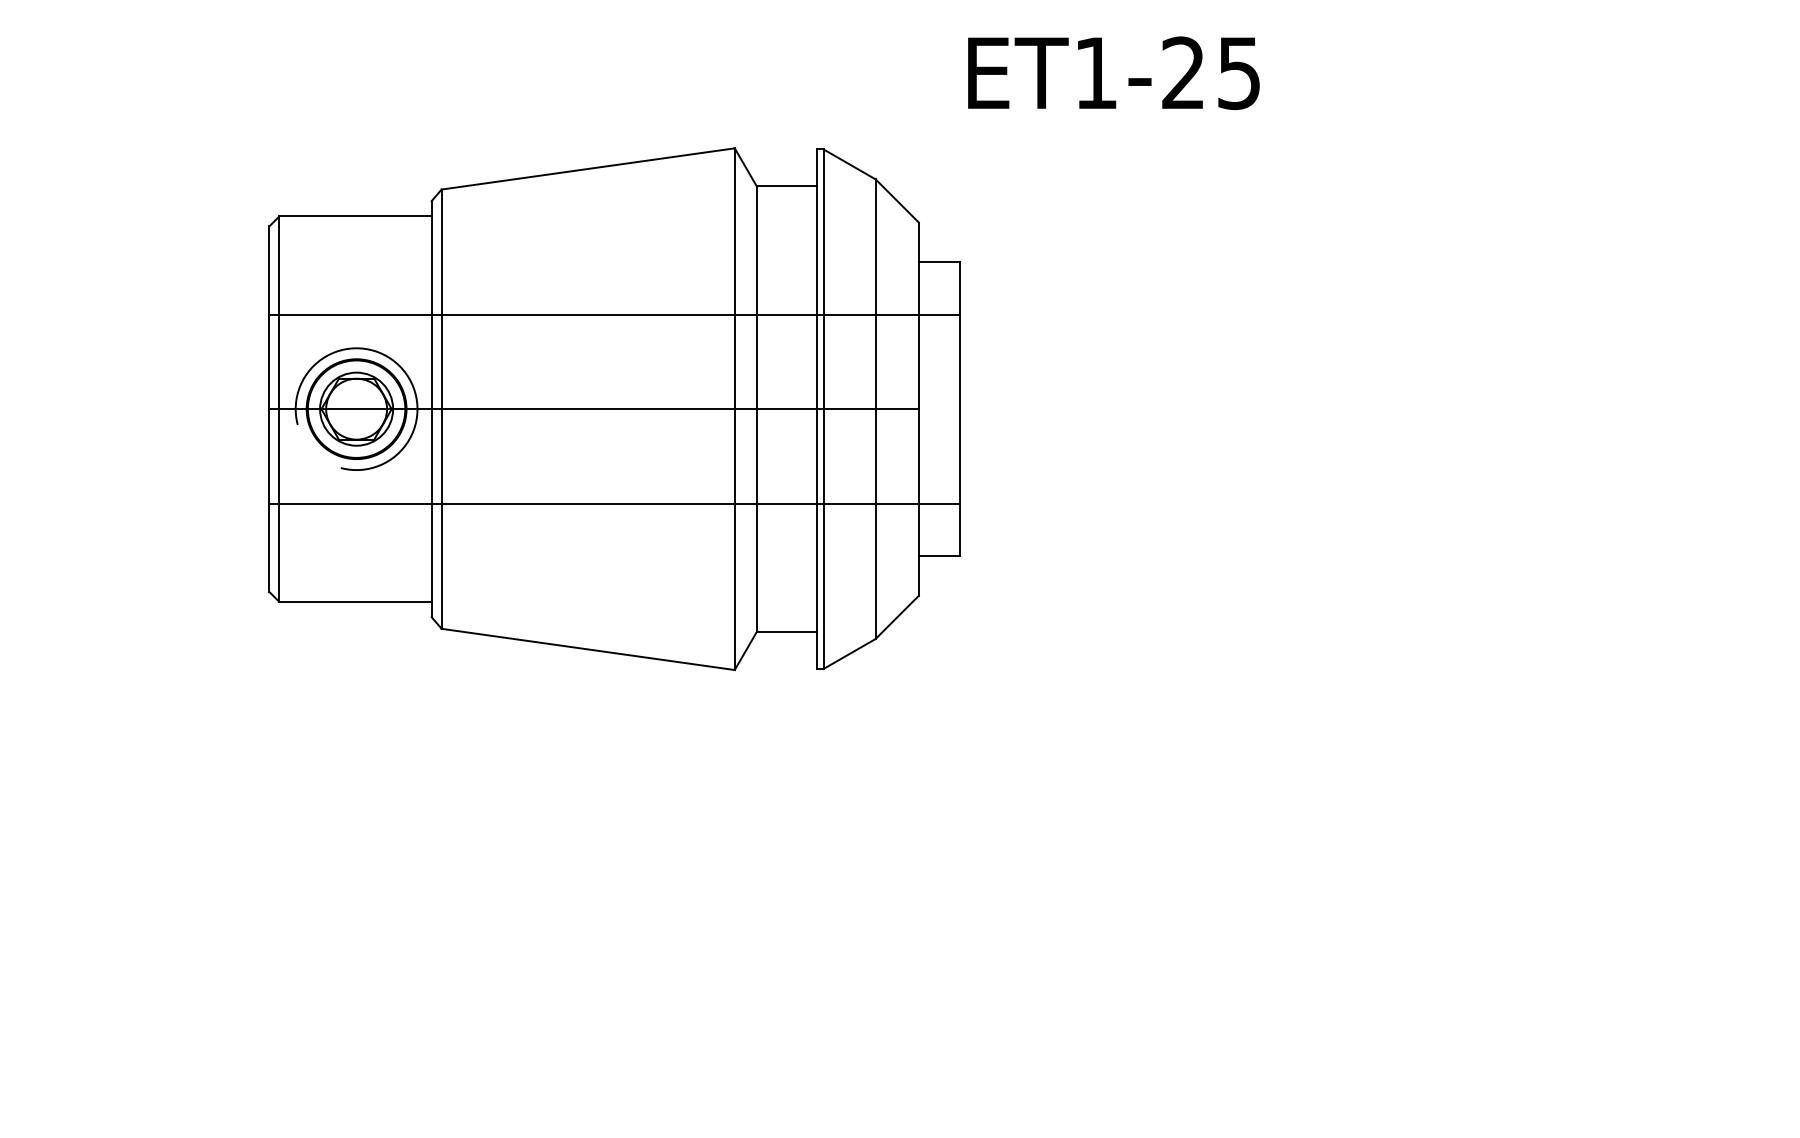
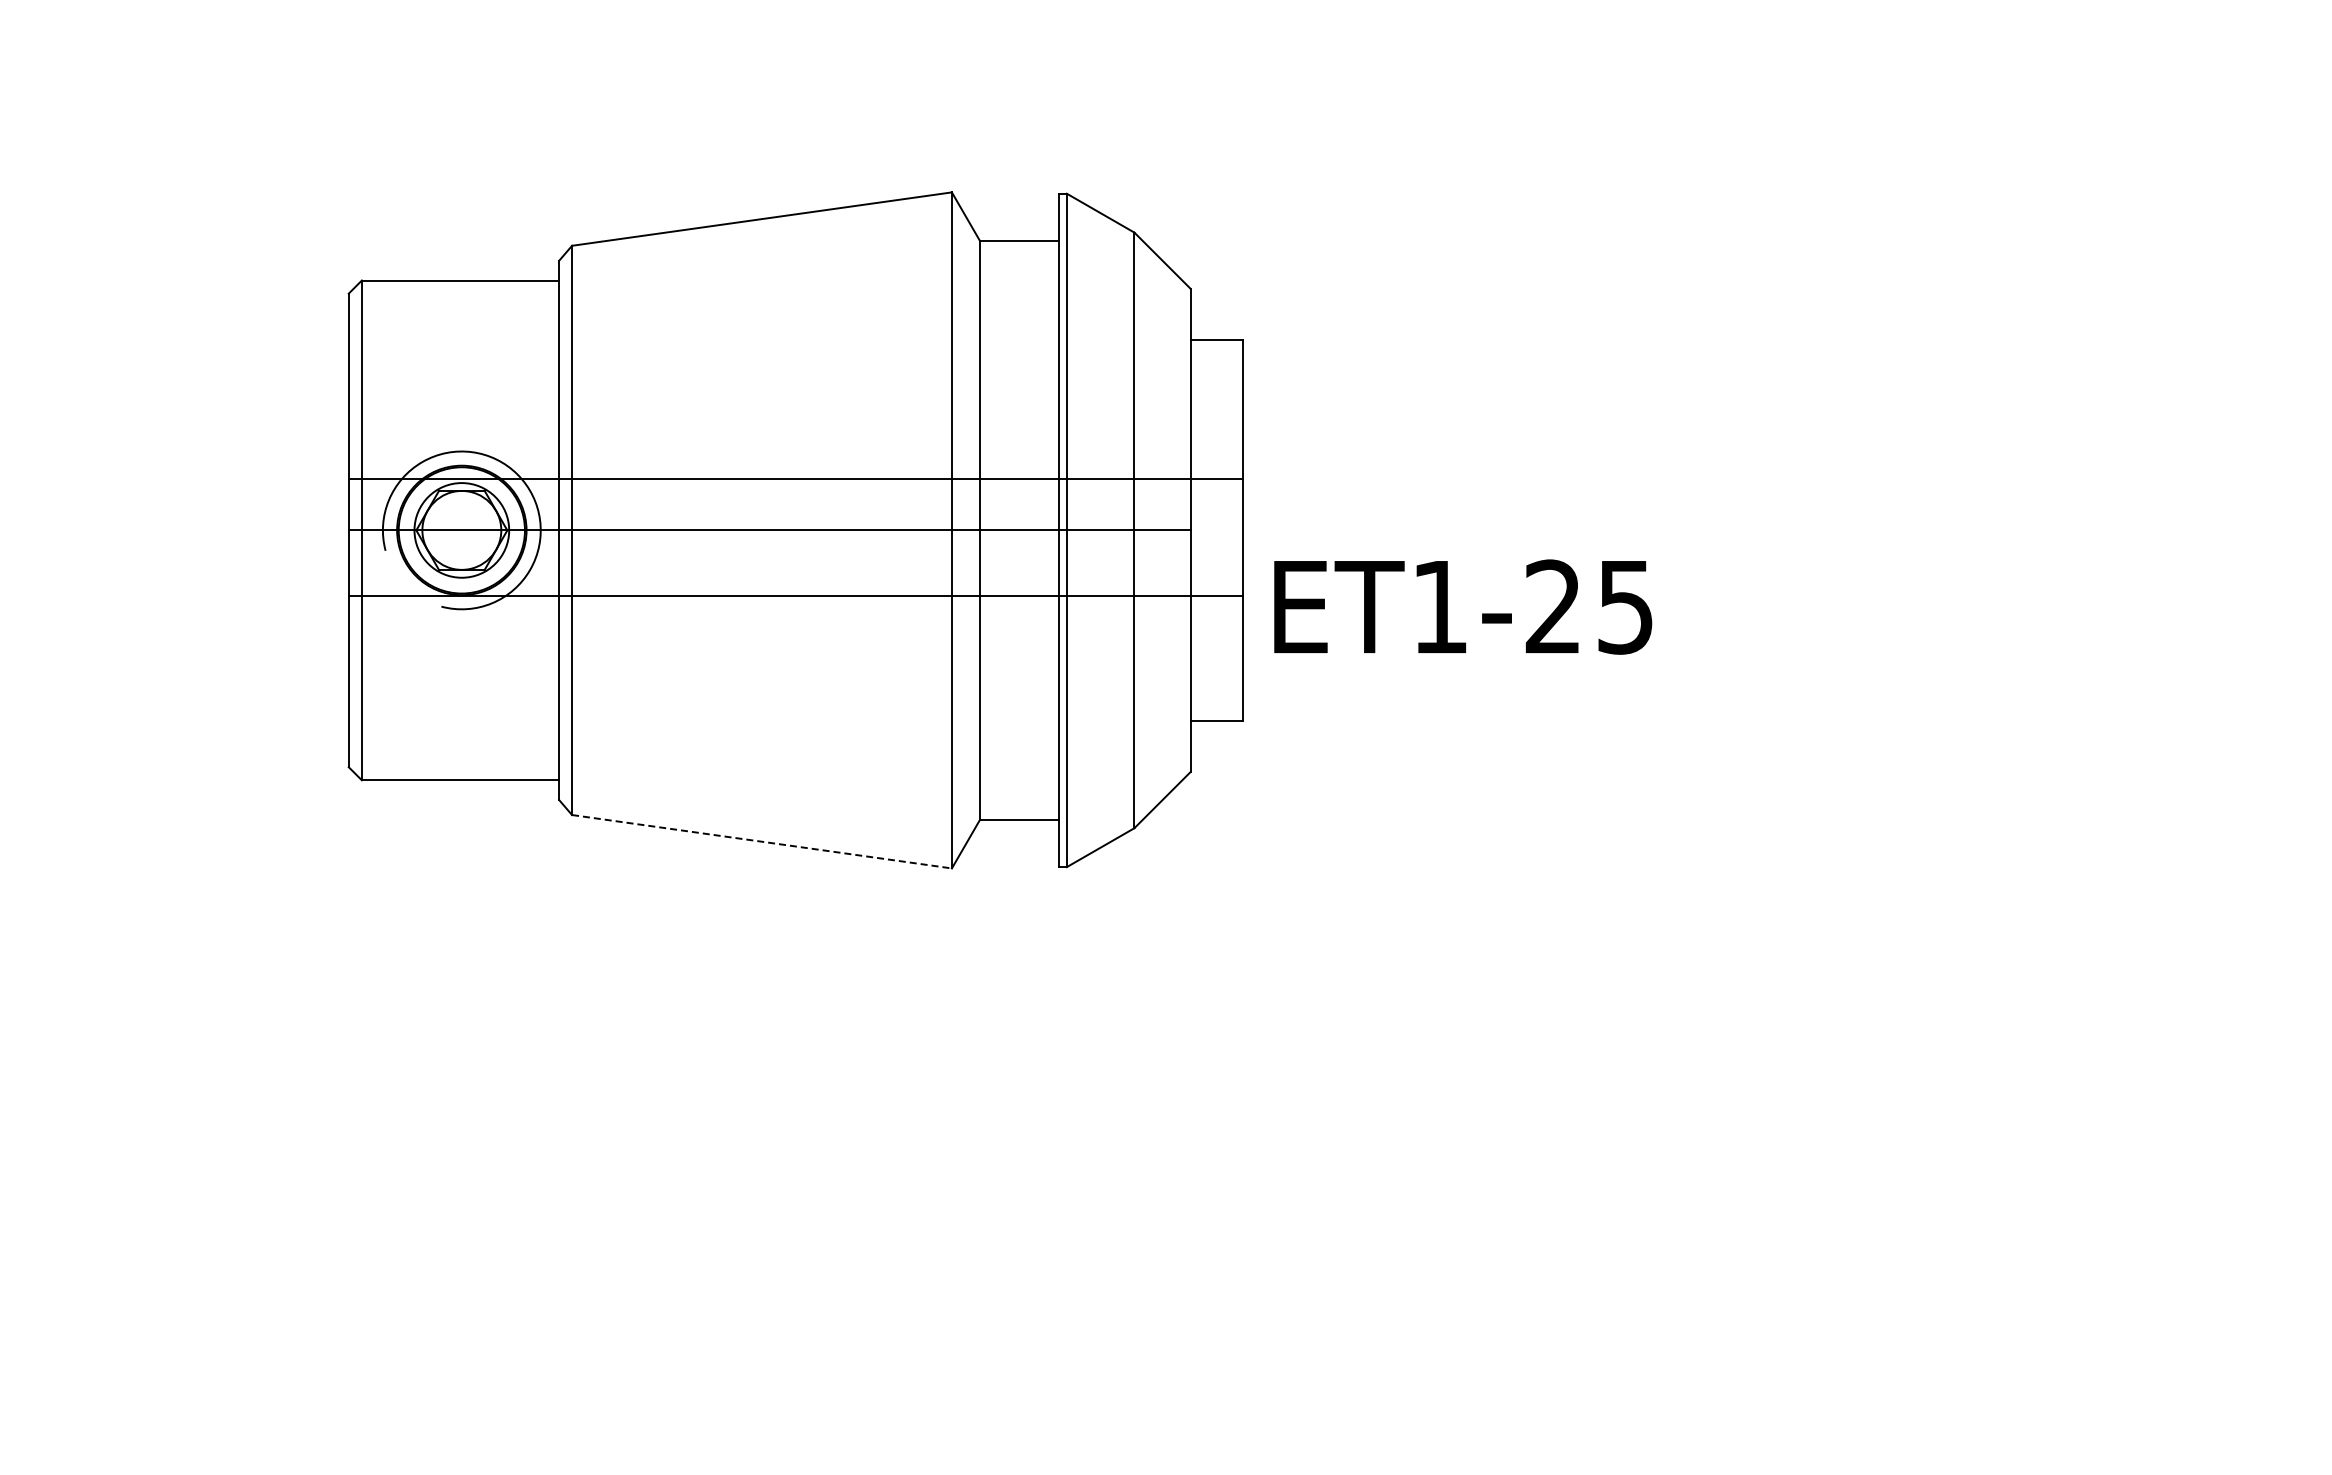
text: (1114, 72) -> (1463, 606), moved
line: (614, 314) -> (795, 478), moved
line: (614, 504) -> (795, 596), moved
line: (587, 649) -> (761, 841), solid -> dashed

